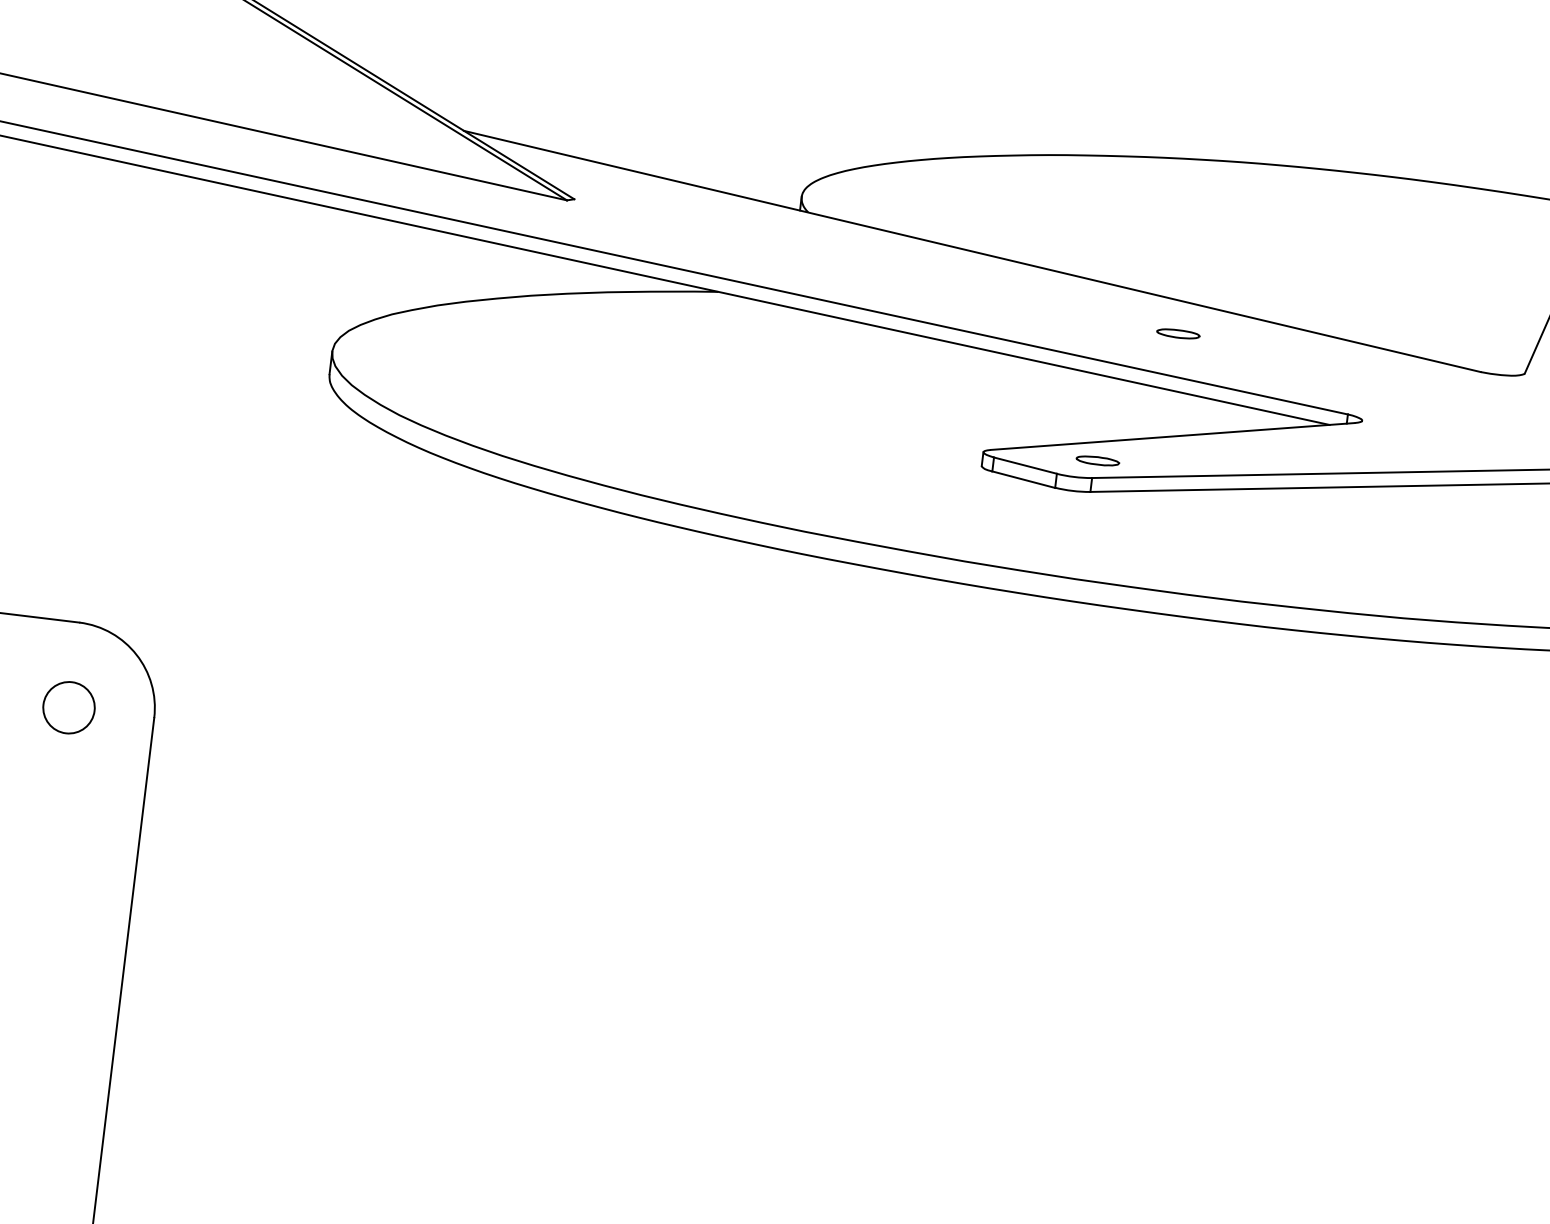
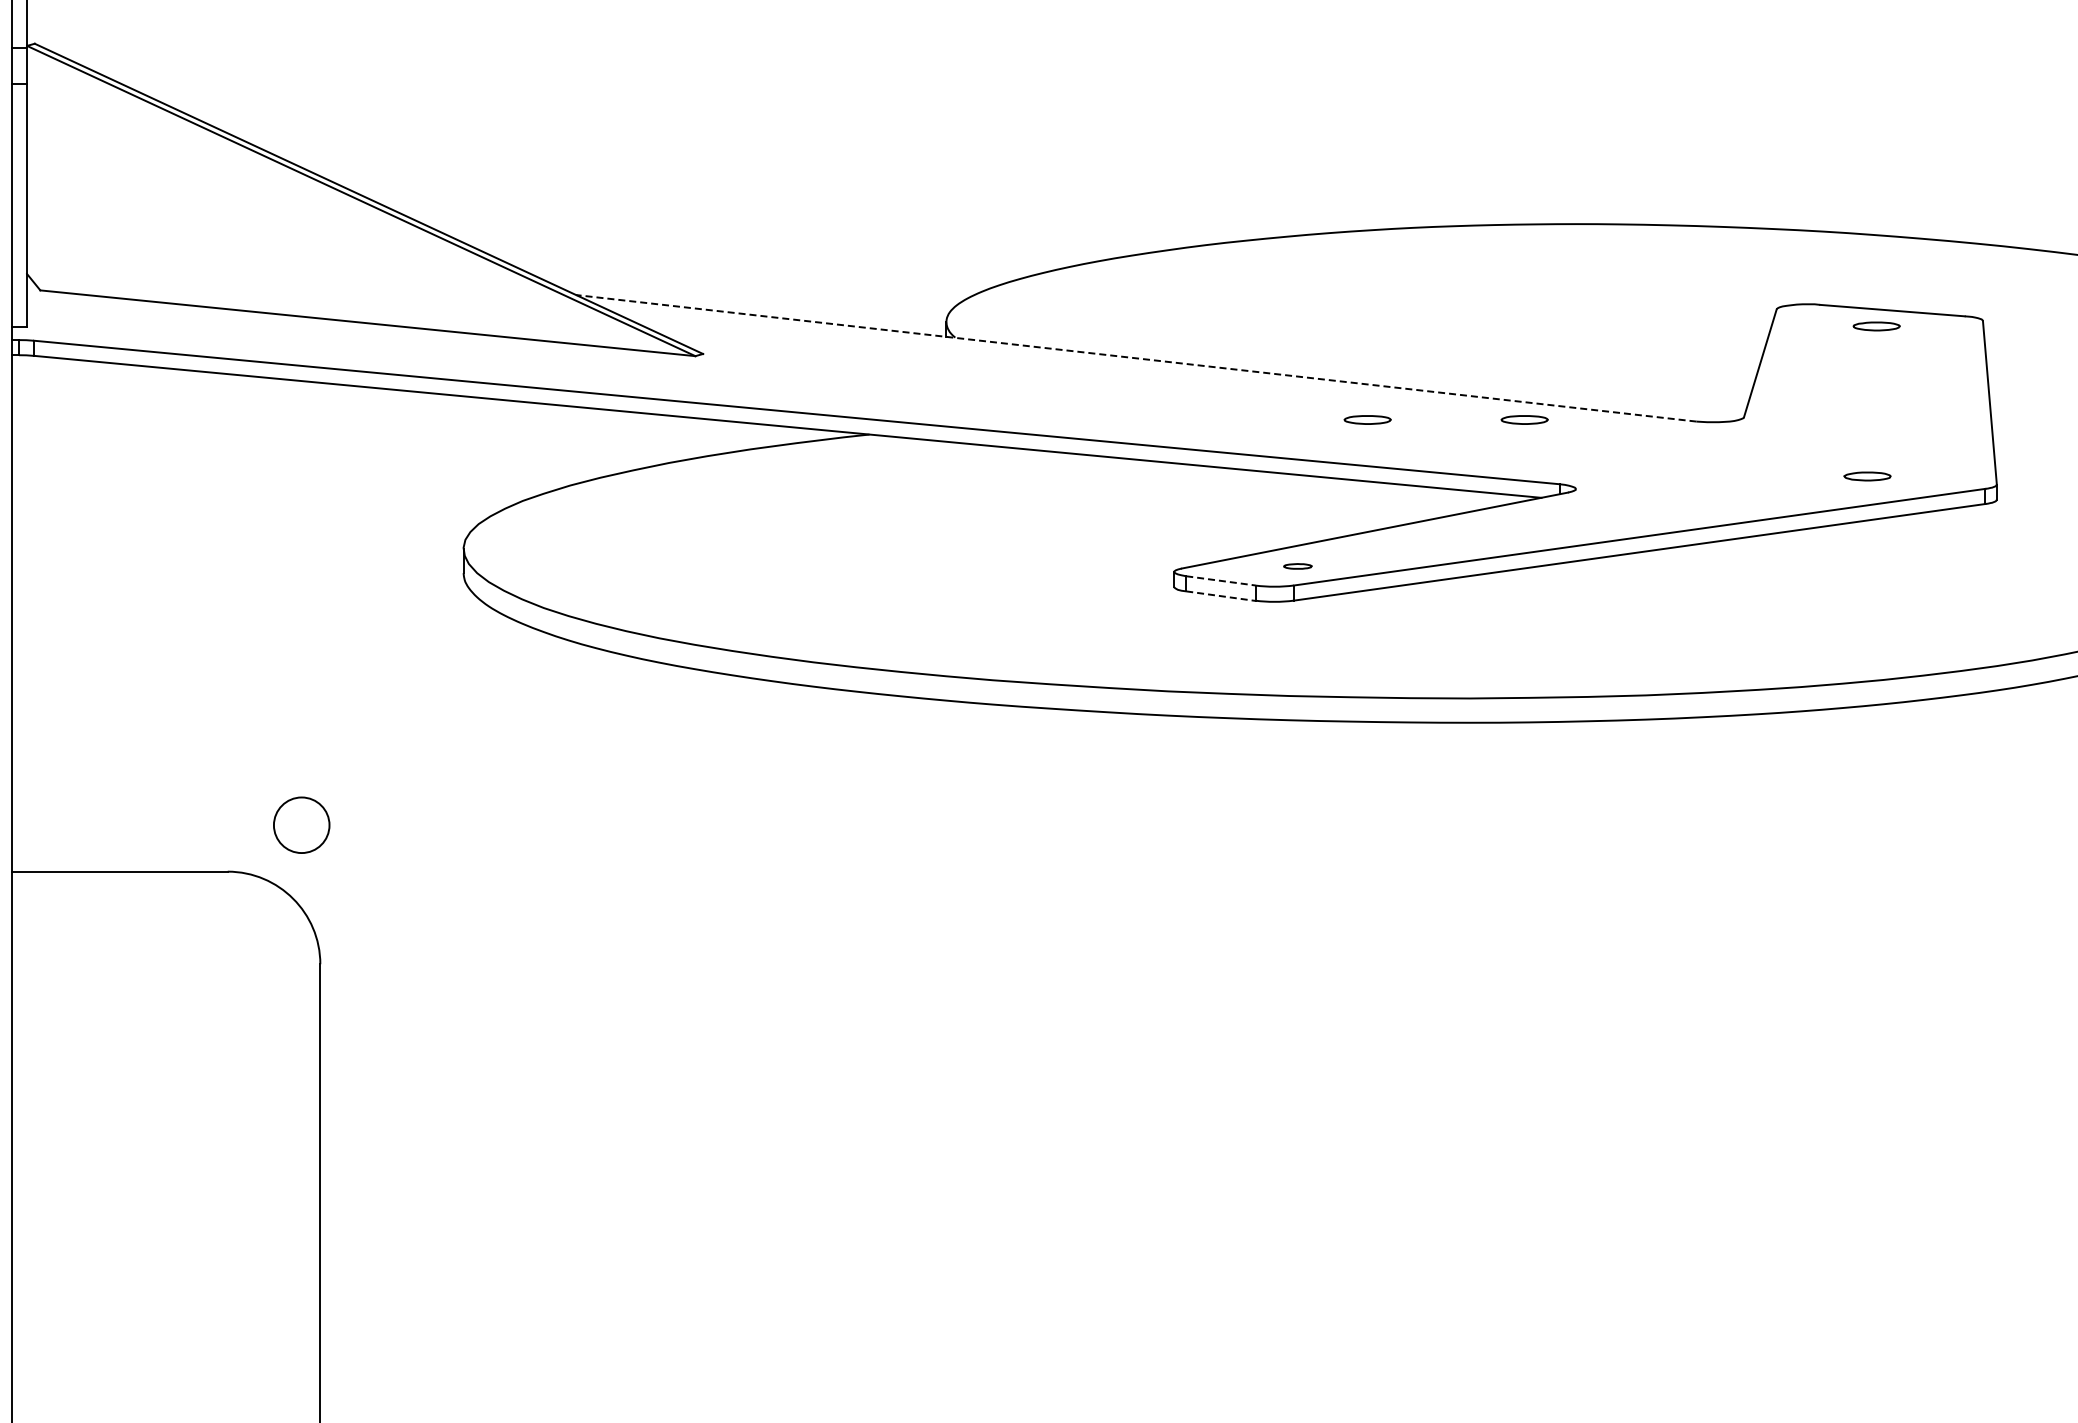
line: (972, 251) -> (1136, 358), solid -> dashed
part: (1322, 350) -> (1524, 419), added
part: (1097, 460) -> (1297, 566), size x0.6
line: (1026, 465) -> (1221, 580), solid -> dashed
line: (1024, 480) -> (1221, 596), solid -> dashed
circle: (68, 707) -> (301, 824), moved

